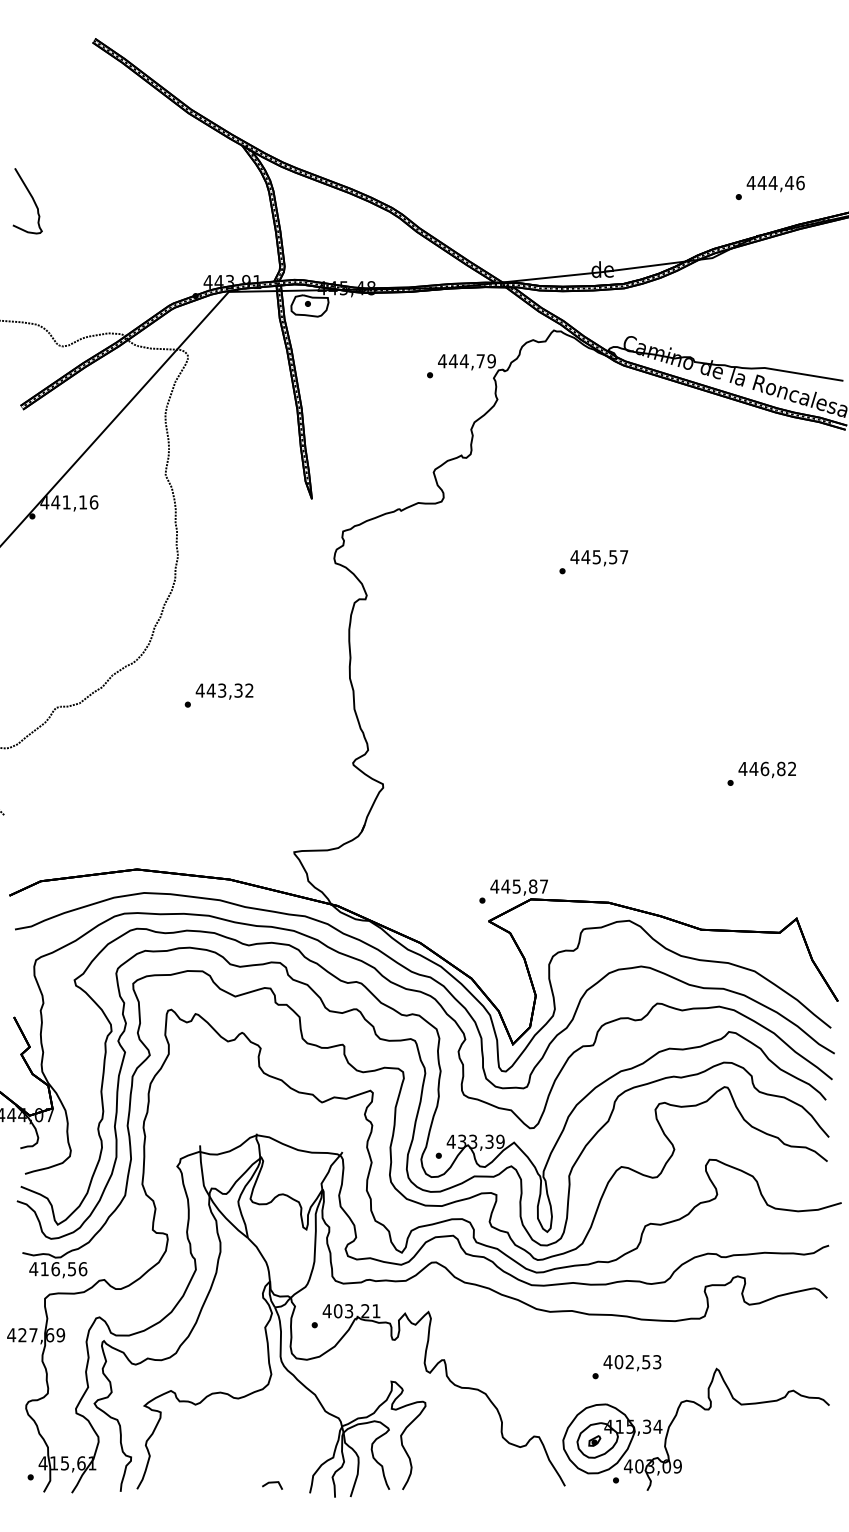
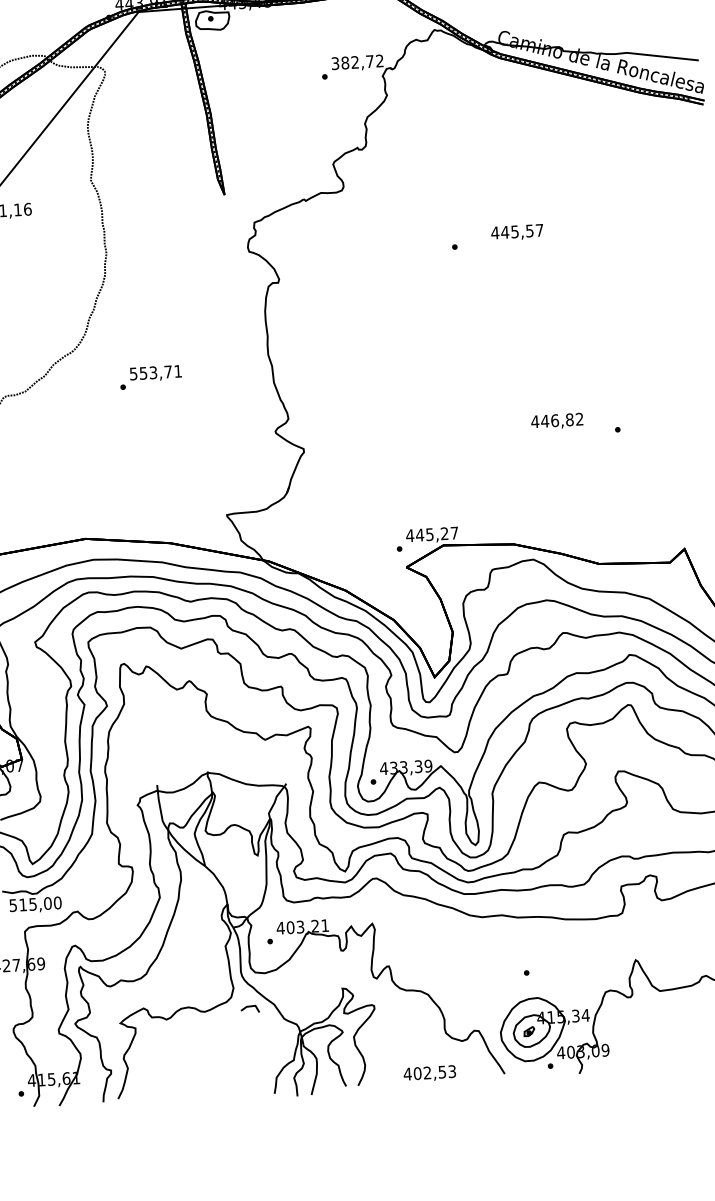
text: (466, 361) -> (357, 62), 444,79 -> 382,72
text: (599, 558) -> (517, 232), moved
text: (224, 690) -> (155, 372), 443,32 -> 553,71
text: (766, 769) -> (556, 421), moved
text: (533, 886) -> (445, 533), 445,87 -> 445,27
text: (58, 1269) -> (35, 904), 416,56 -> 515,00
text: (632, 1363) -> (429, 1074), moved
line: (272, 1483) -> (250, 1007), moved

